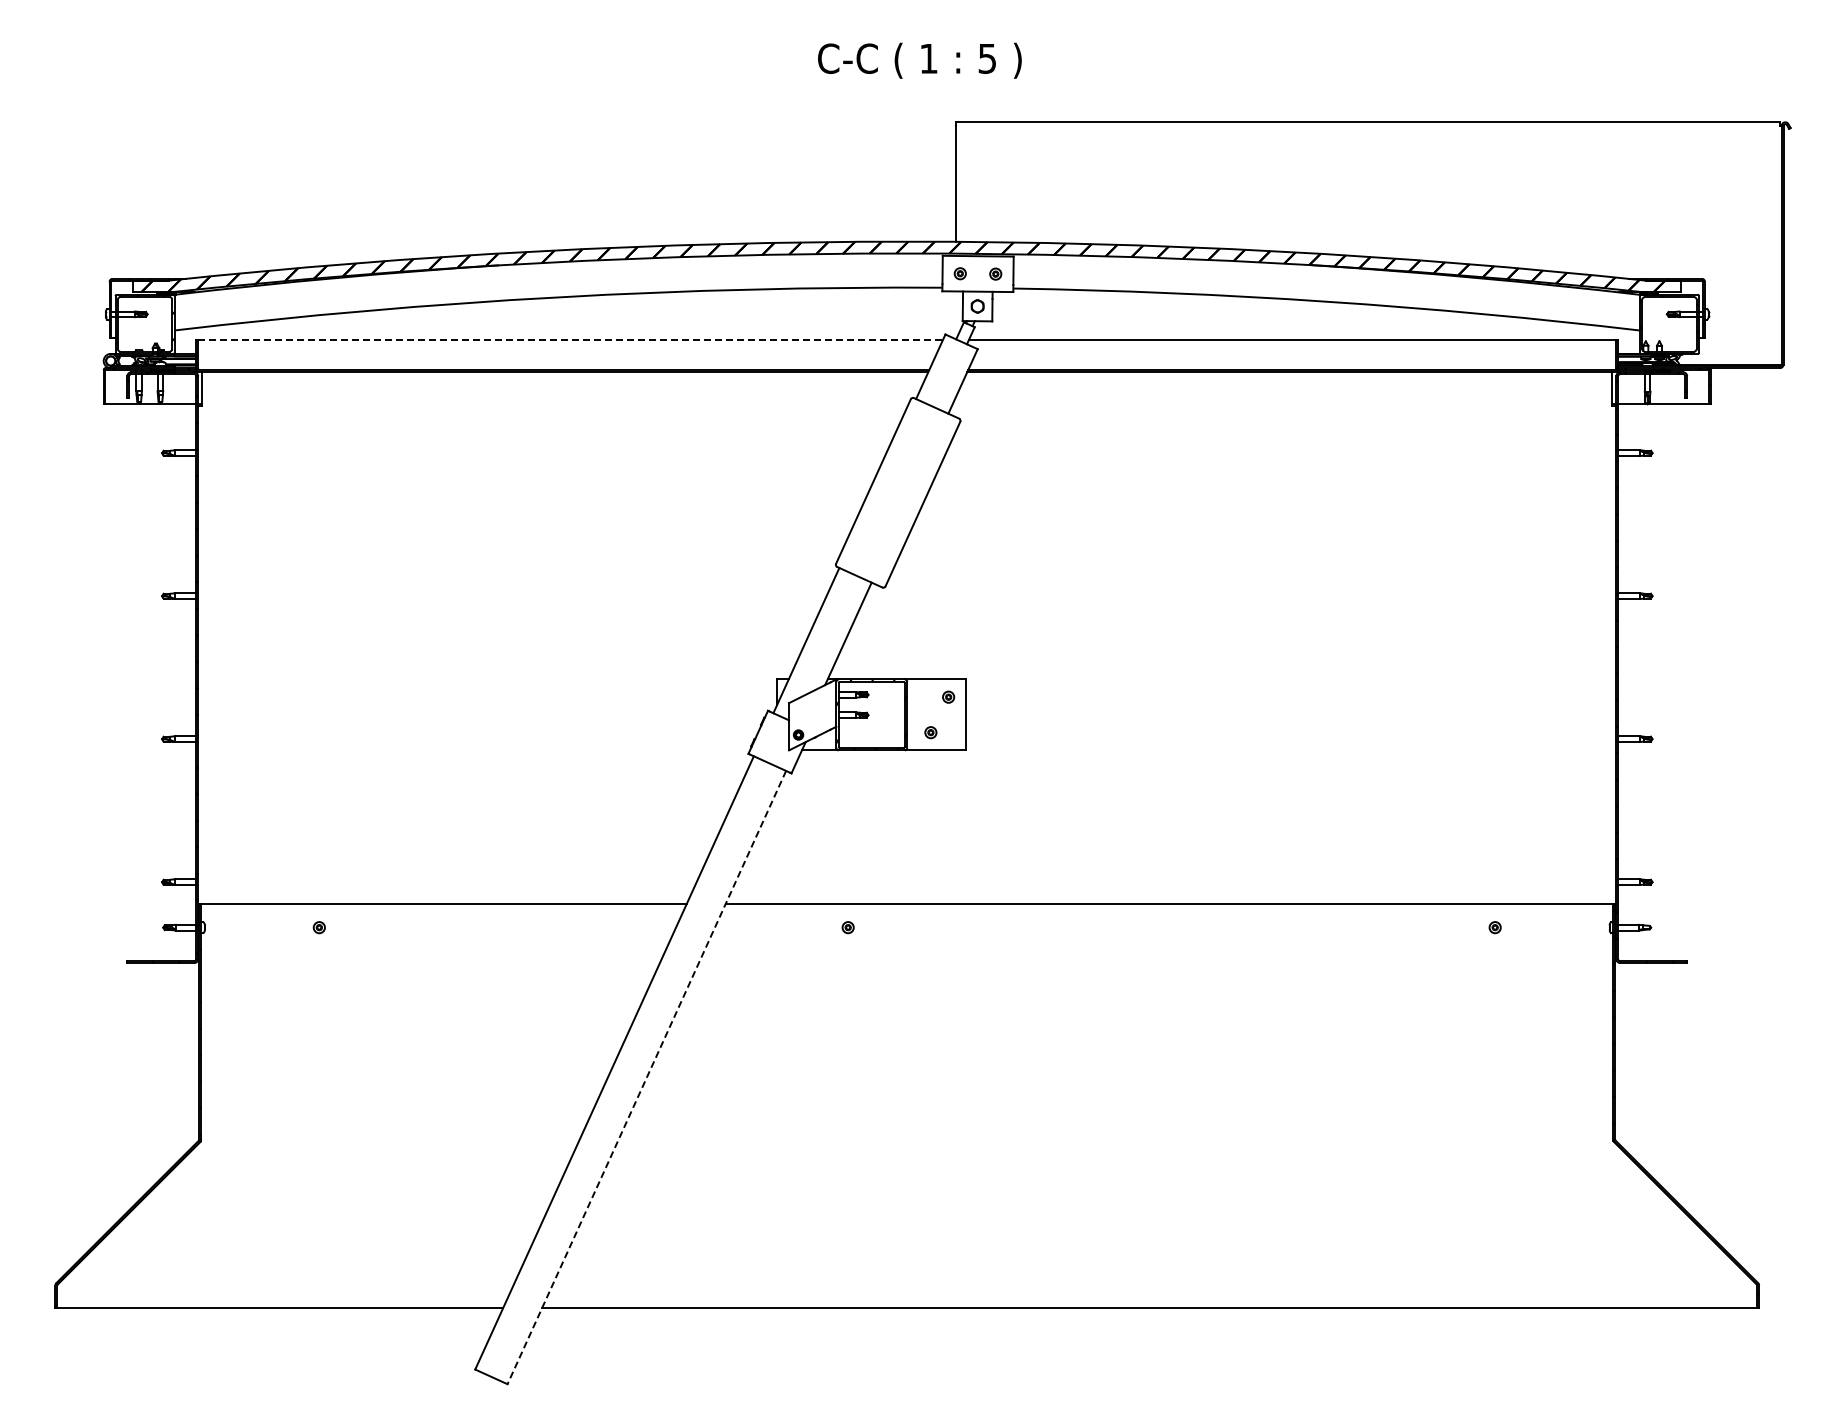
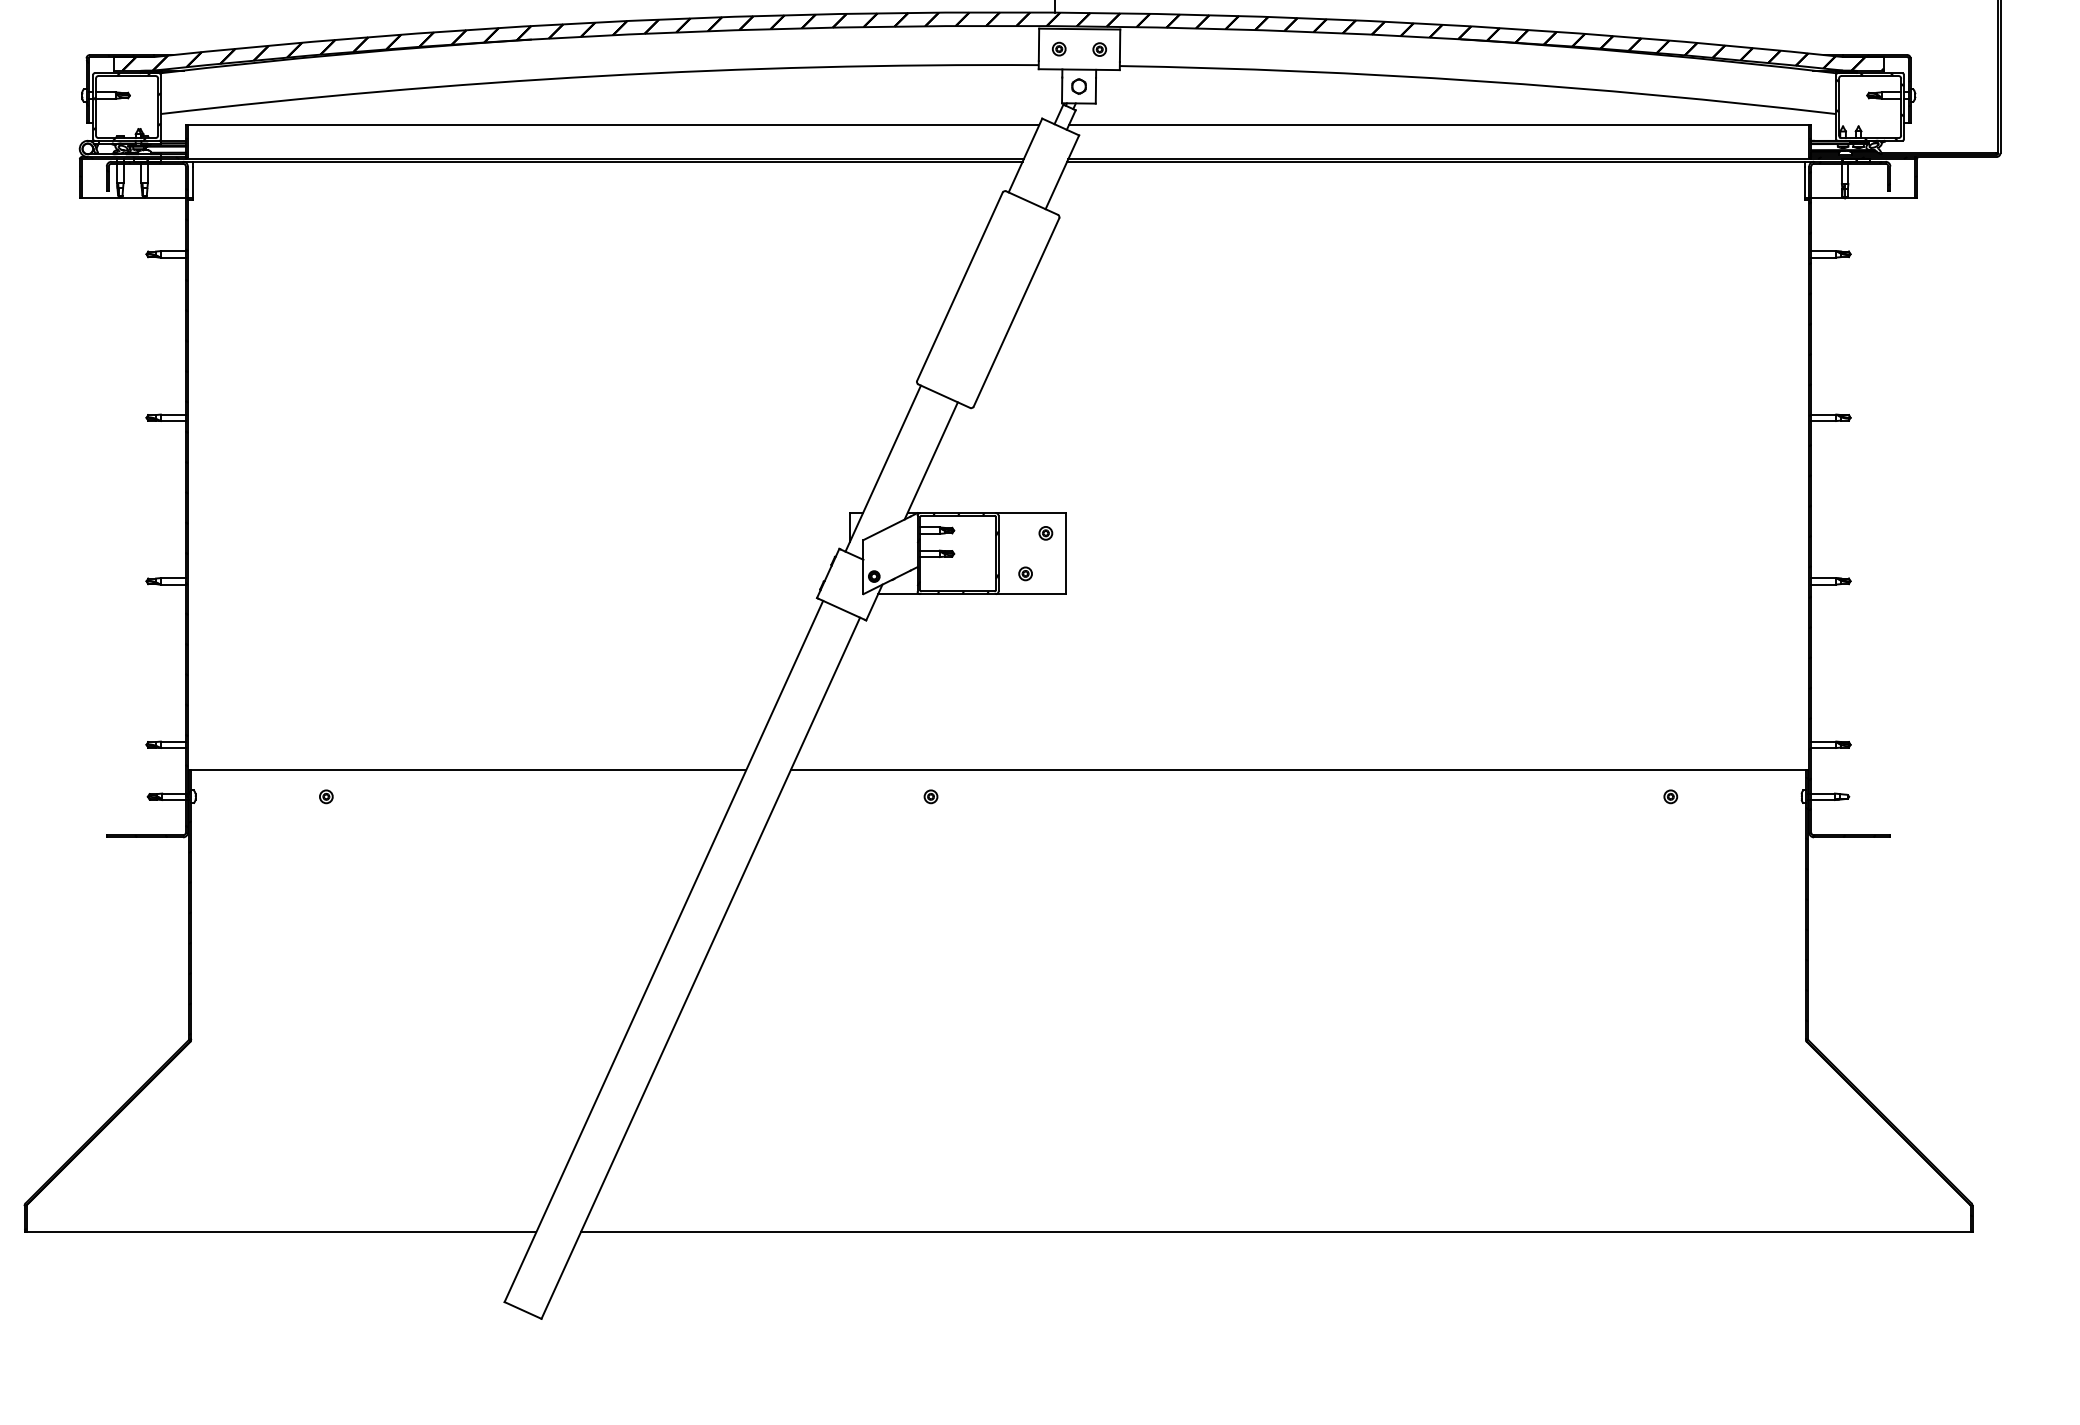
line: (571, 340) -> (614, 125), dashed -> solid
line: (646, 1077) -> (700, 968), dashed -> solid

